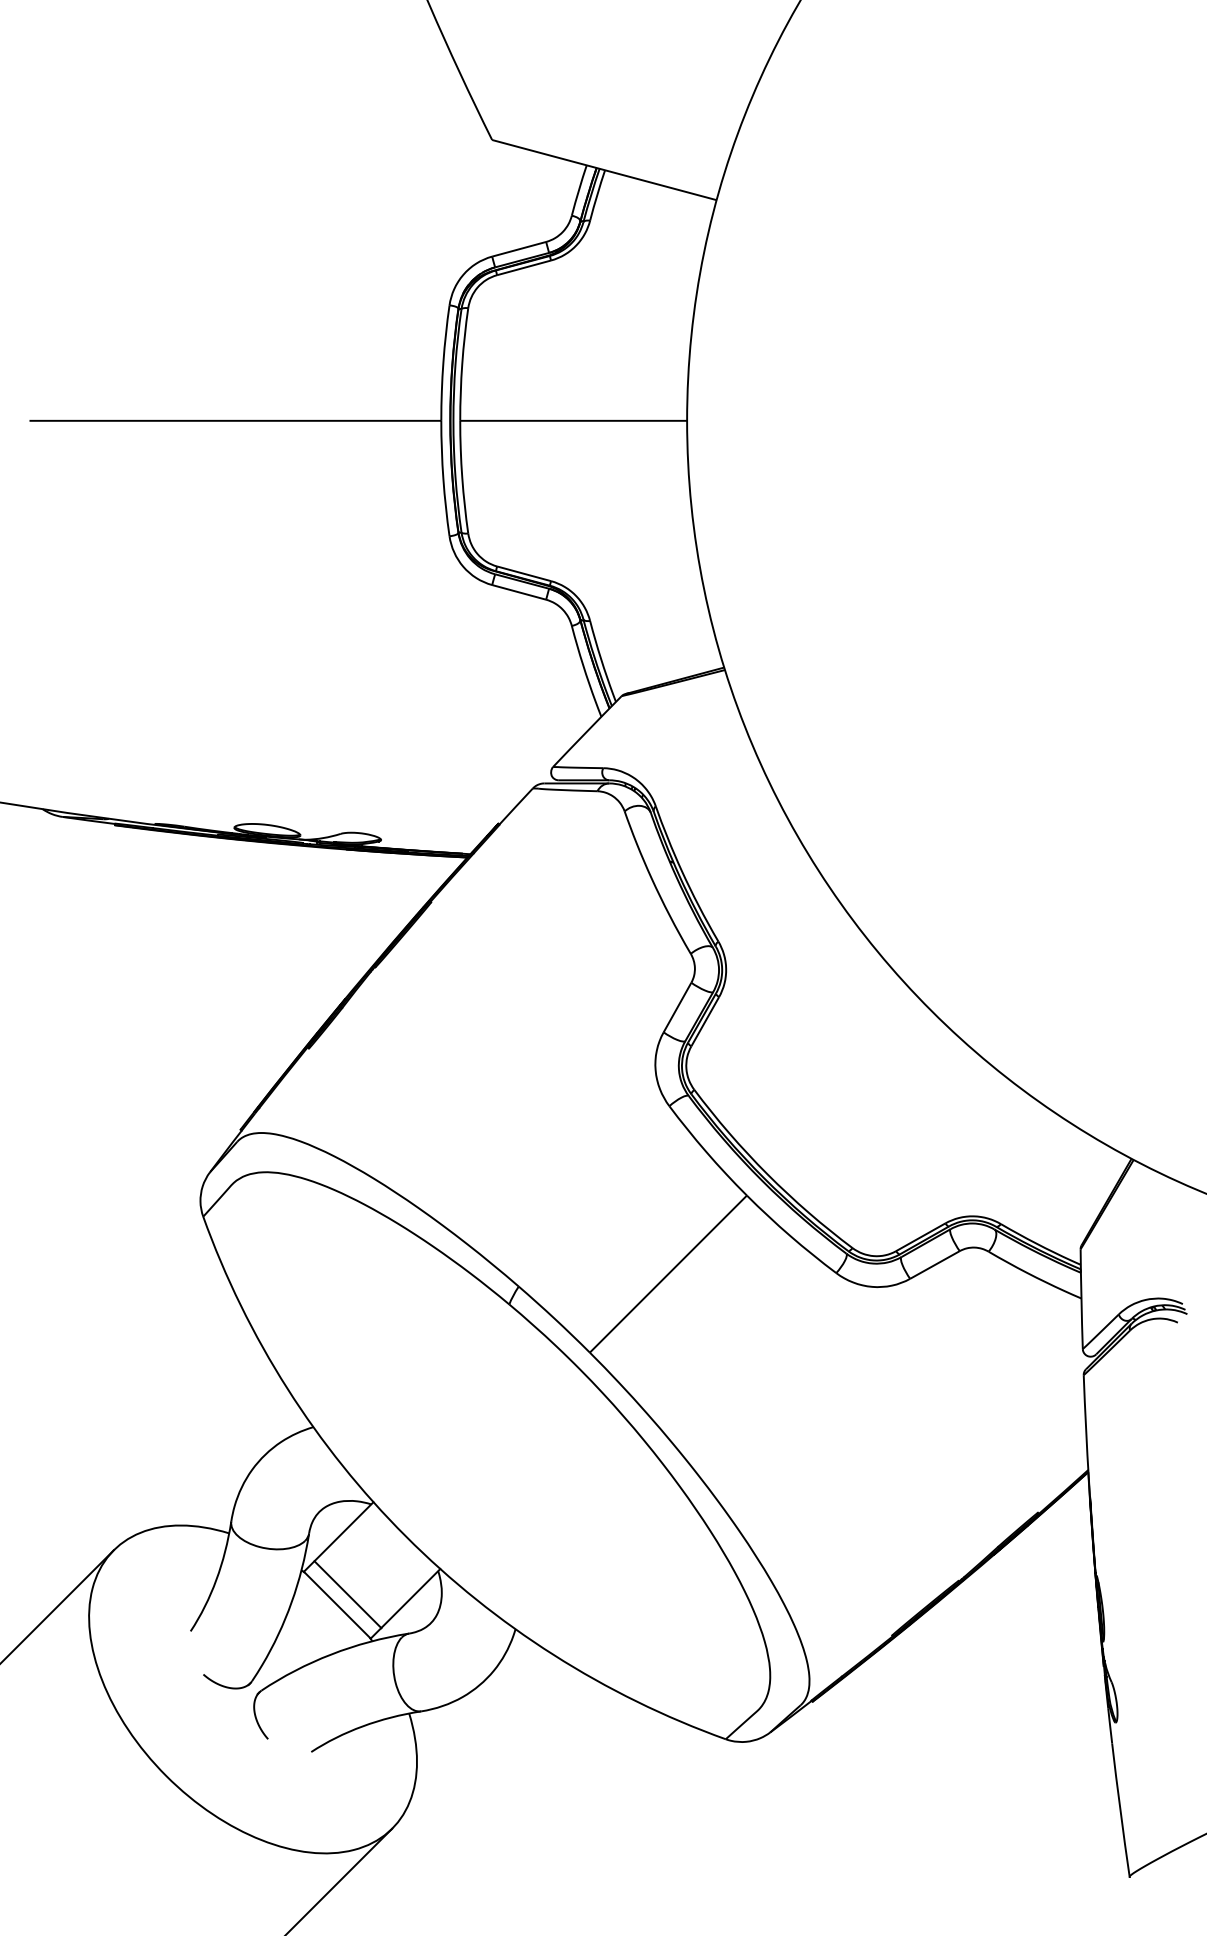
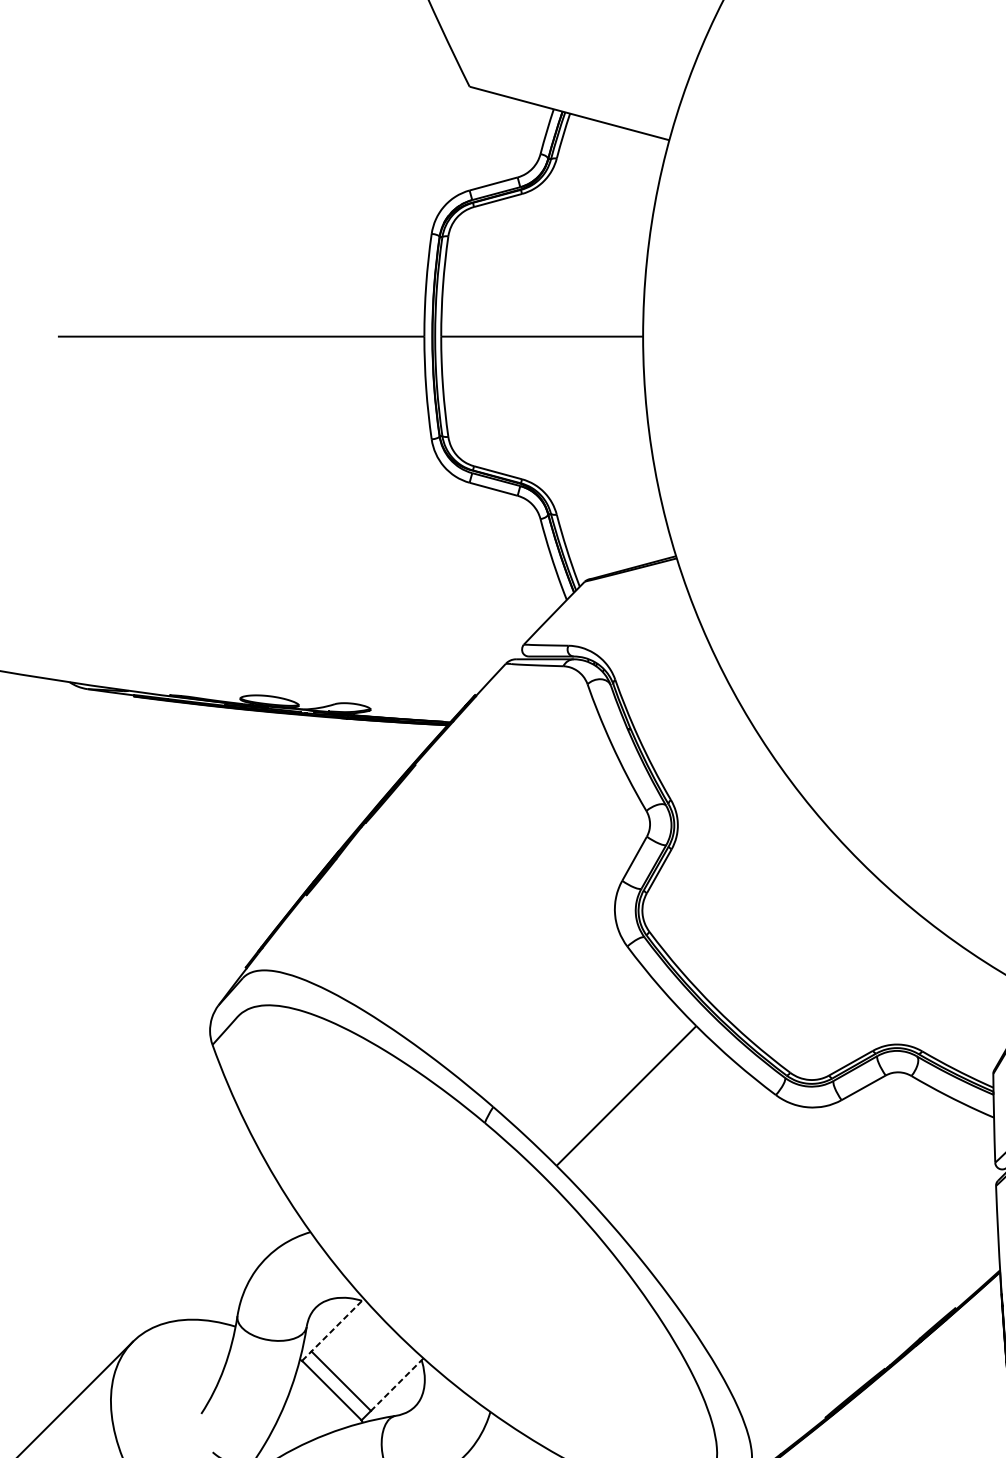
line: (339, 1536) -> (333, 1329), solid -> dashed
line: (410, 1598) -> (396, 1384), solid -> dashed

